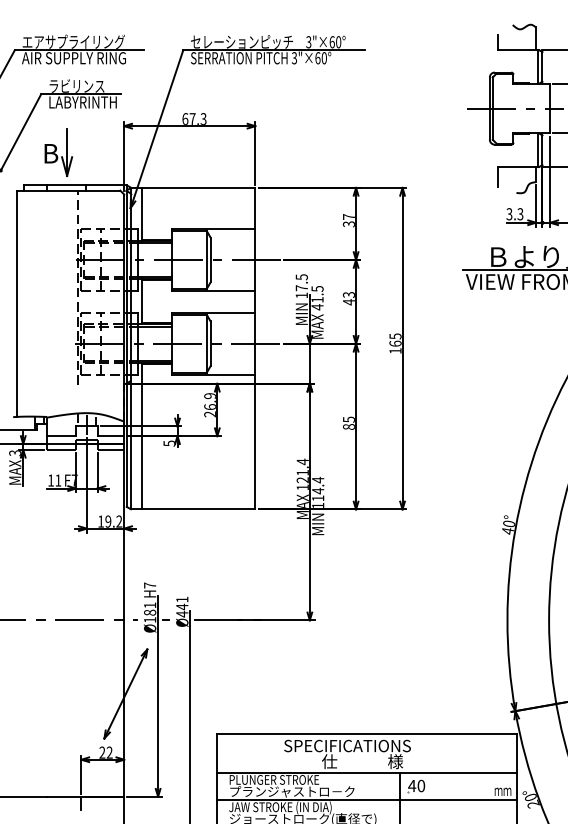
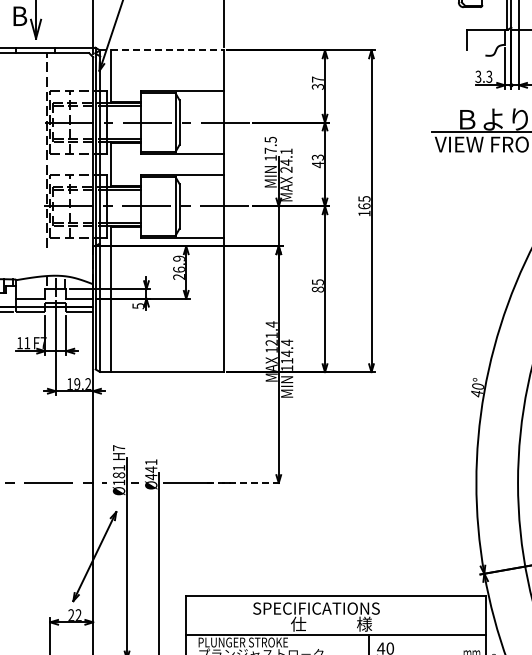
line: (193, 187) -> (162, 50), solid -> dashed
text: (317, 298) -> (286, 161), 41.5 -> 24.1
line: (276, 620) -> (245, 483), solid -> dashed

